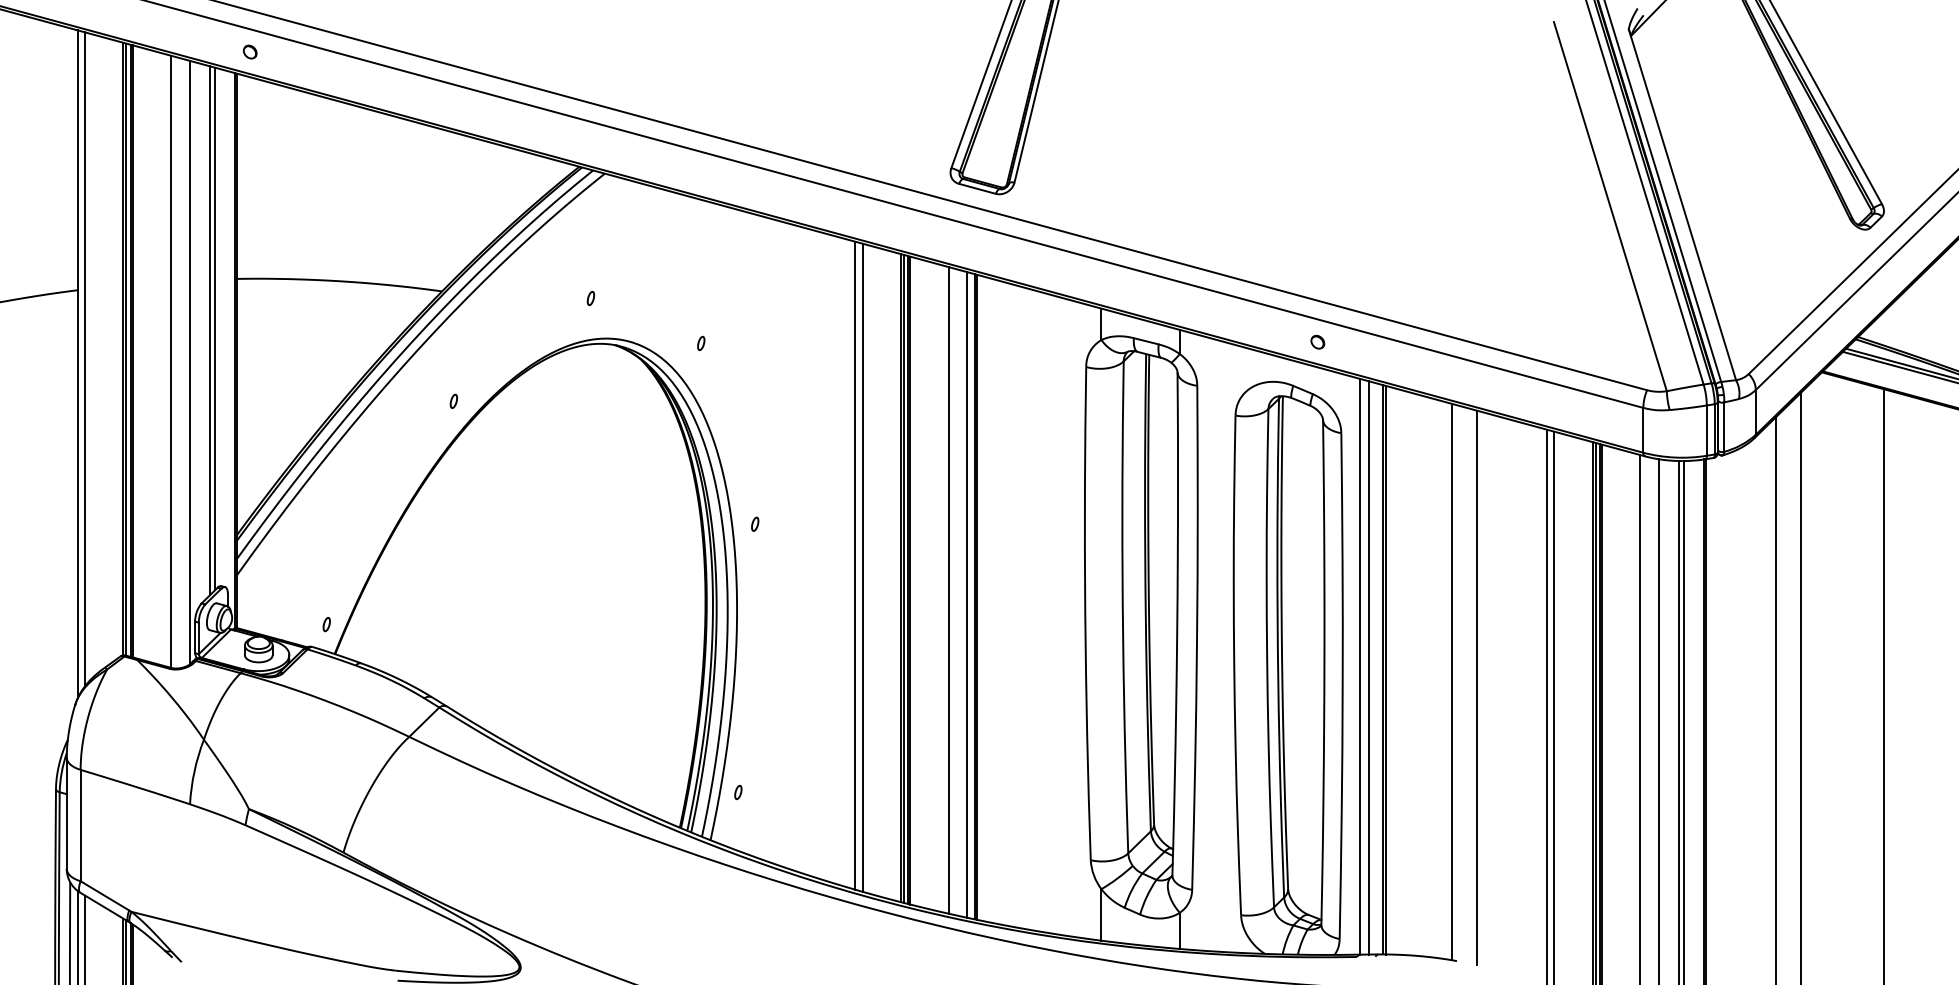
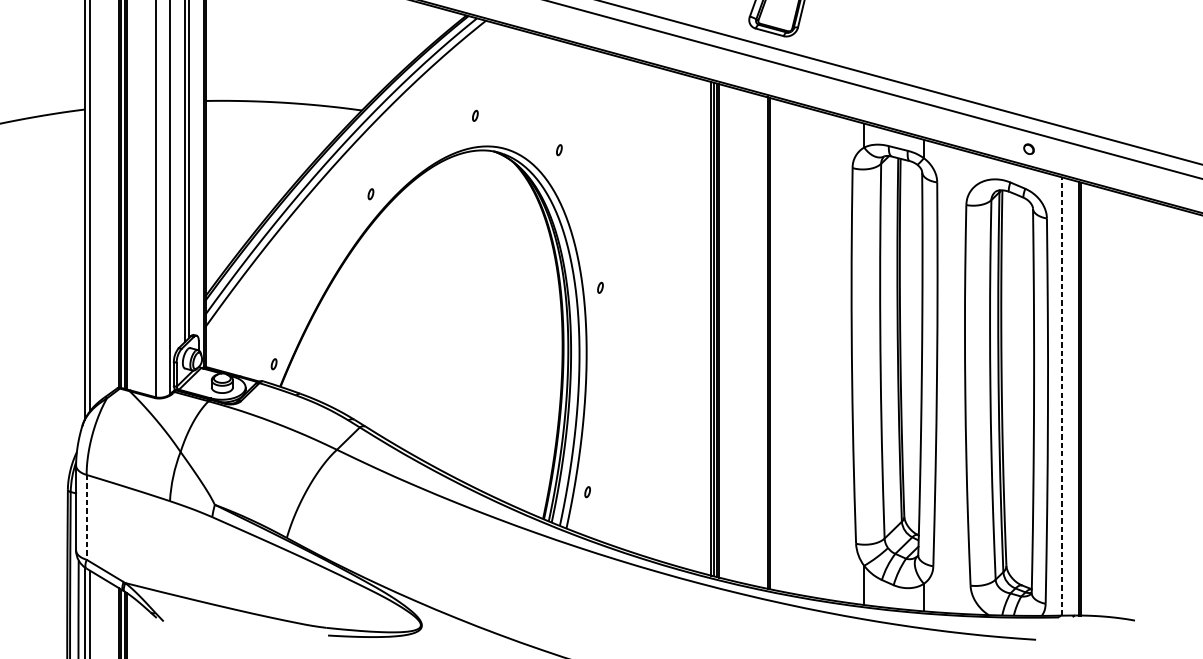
line: (855, 565) -> (676, 319), removed
line: (862, 567) -> (682, 320), removed
line: (948, 590) -> (747, 338), removed
line: (967, 594) -> (762, 341), removed
line: (1360, 666) -> (1061, 396), solid -> dashed
line: (1369, 667) -> (1068, 396), removed
line: (1452, 681) -> (1131, 407), removed
line: (1477, 687) -> (1150, 412), removed
line: (80, 825) -> (86, 517), solid -> dashed

